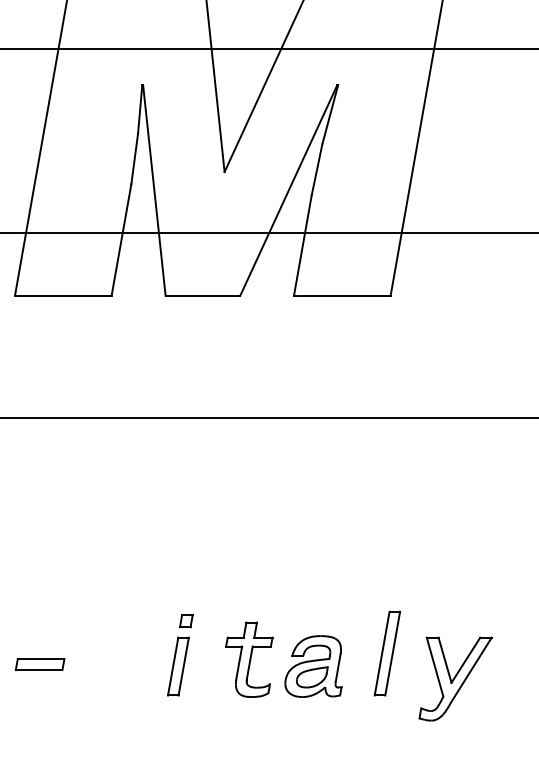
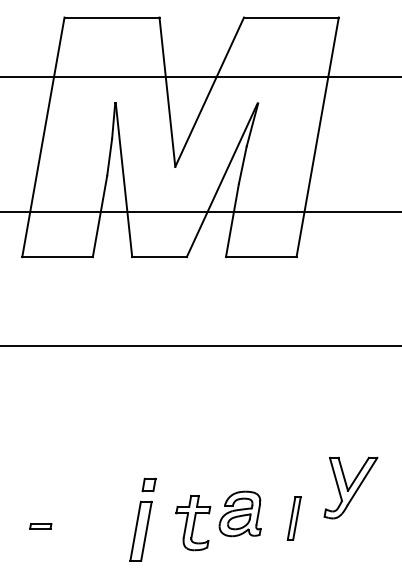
part: (387, 653) -> (294, 518), size x0.7
part: (179, 654) -> (142, 519), size x1.4
part: (39, 664) -> (40, 526), size x0.6
part: (312, 665) -> (239, 513), moved
part: (454, 678) -> (350, 487), moved

